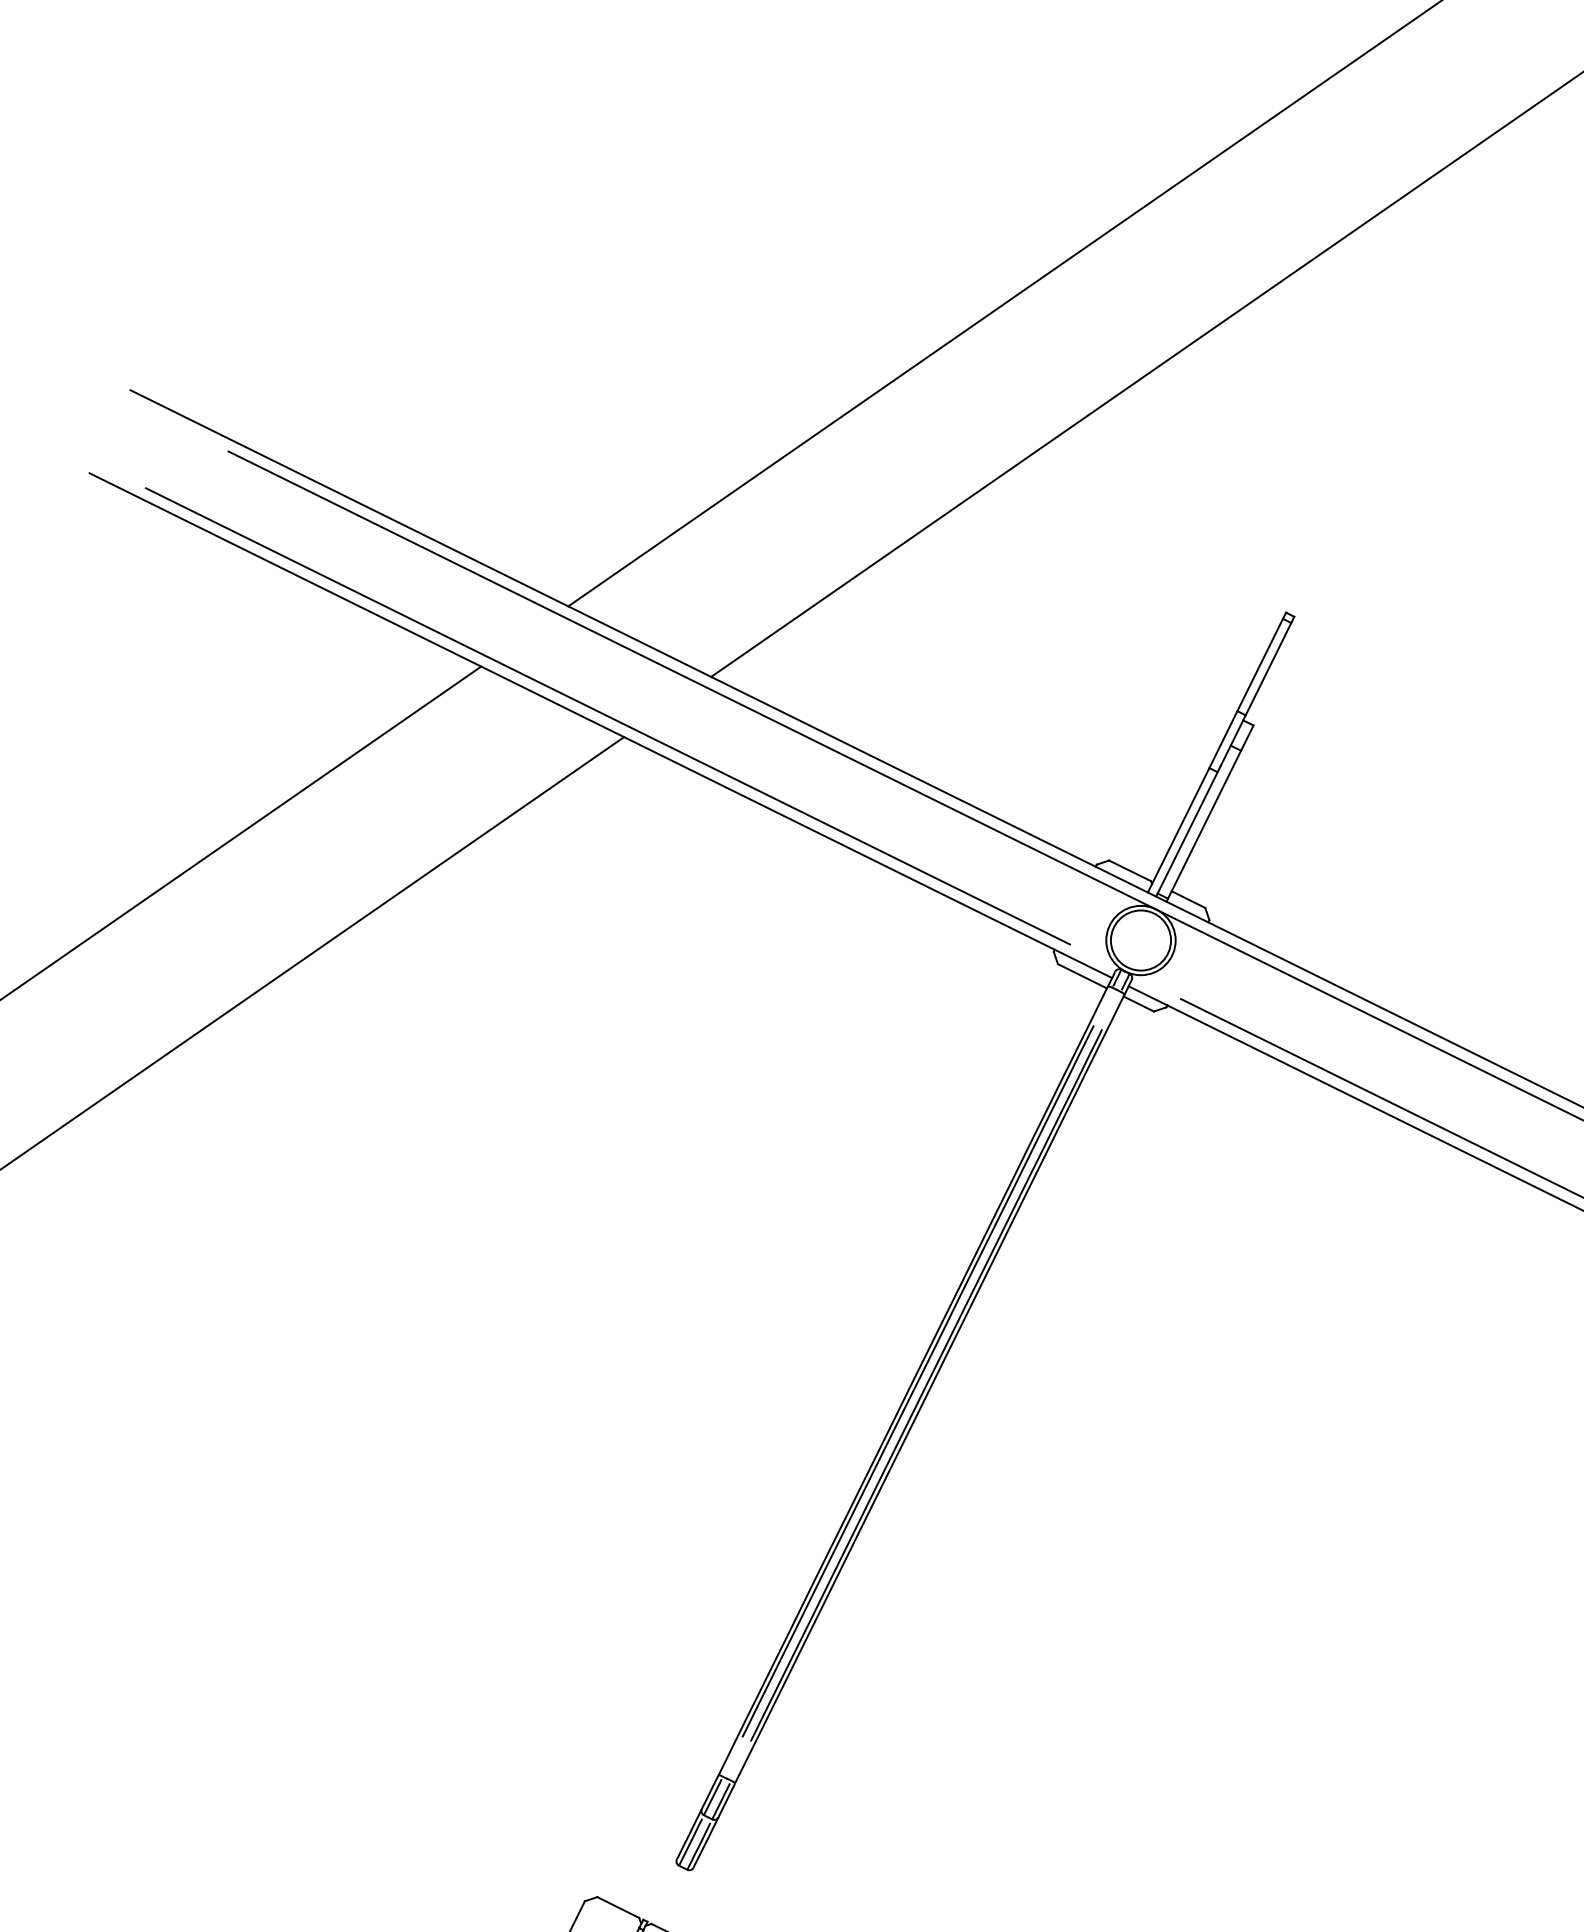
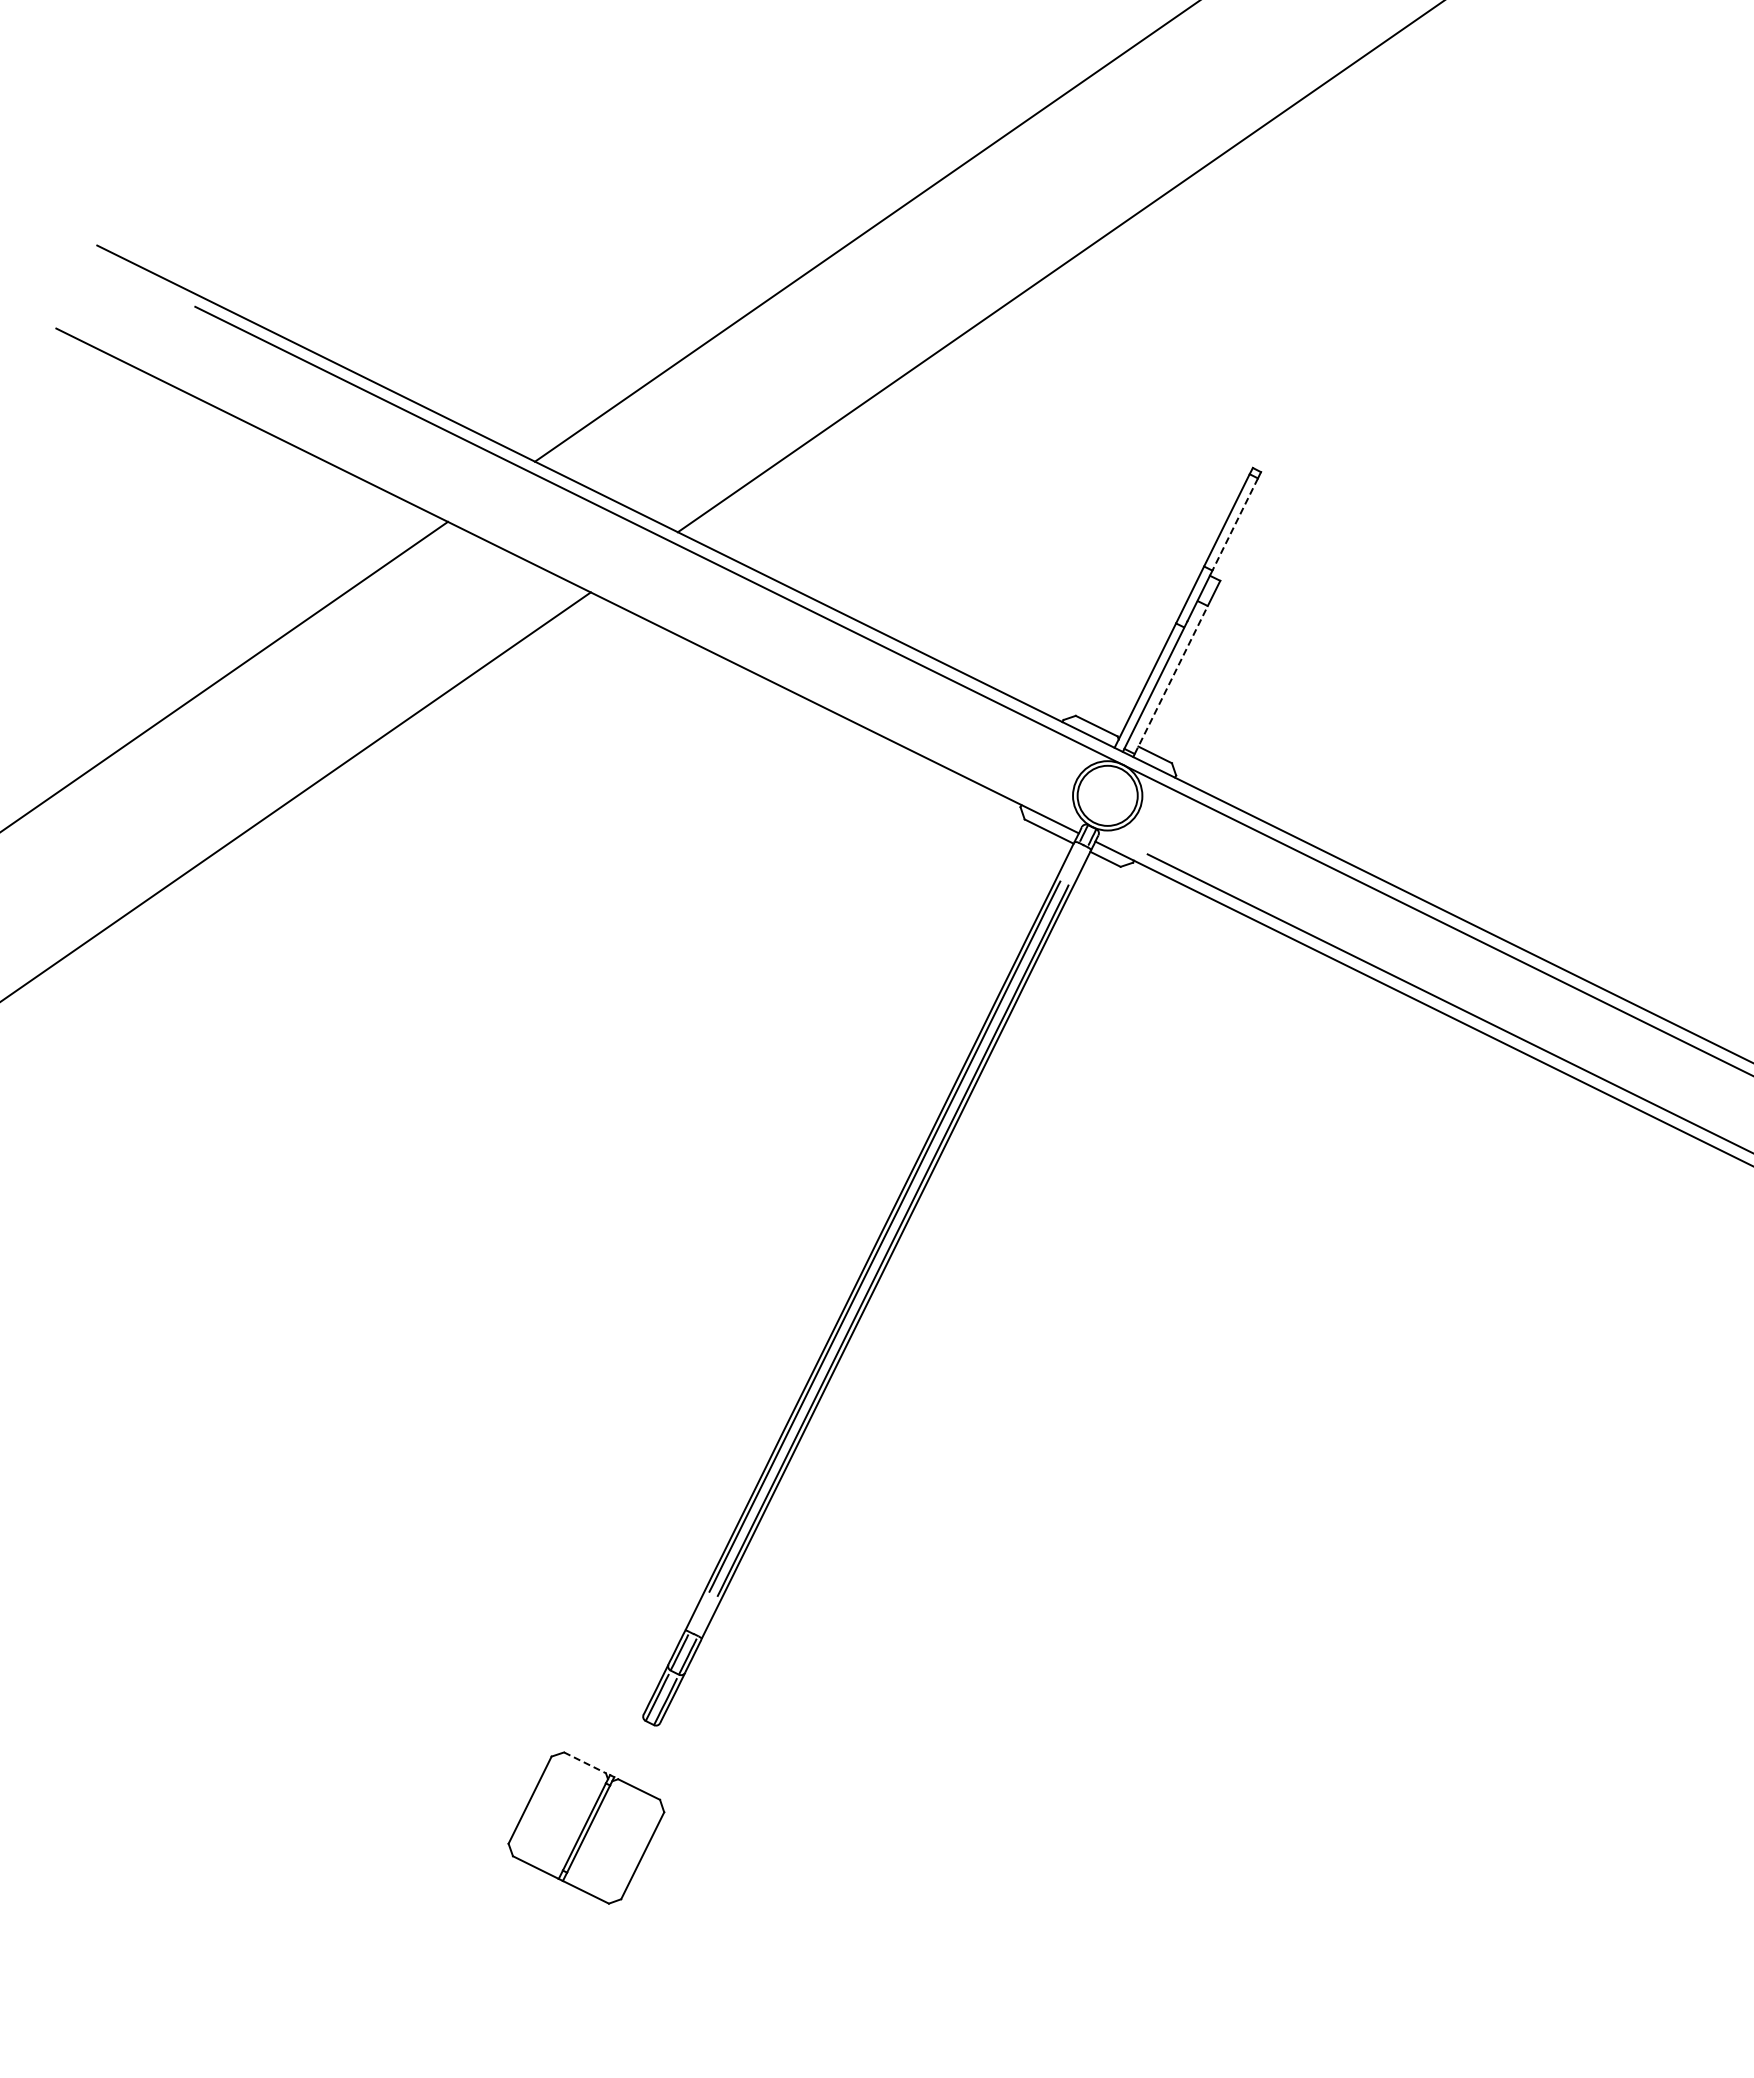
line: (1268, 669) -> (1235, 524), solid -> dashed
line: (607, 716) -> (574, 571), removed
line: (1204, 825) -> (1171, 680), solid -> dashed
line: (618, 1908) -> (585, 1763), solid -> dashed

